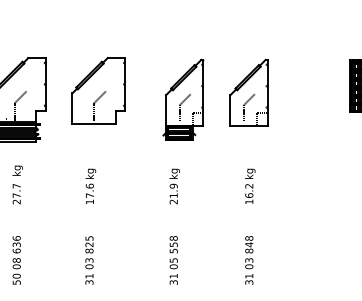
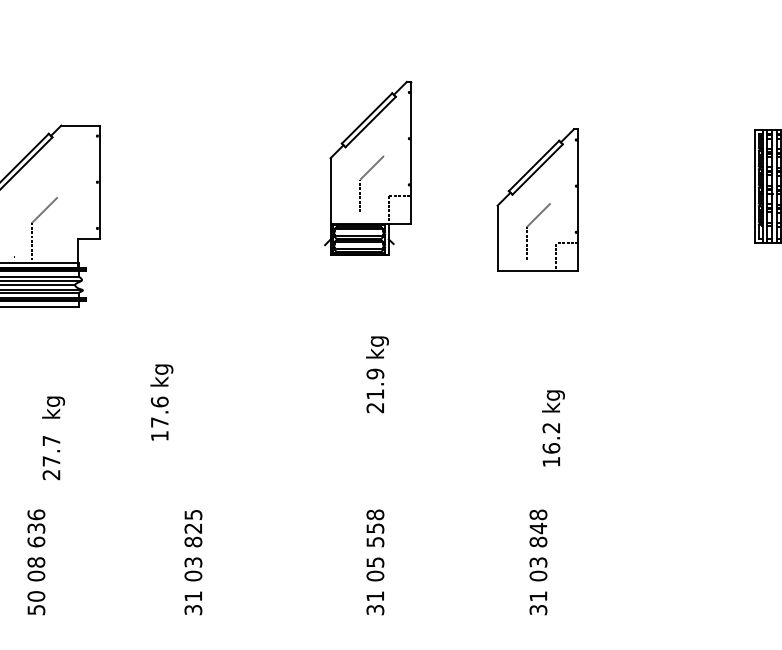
part: (98, 90) -> (212, 195), removed
part: (183, 99) -> (368, 167), moved
text: (17, 184) -> (53, 437), moved
text: (90, 185) -> (161, 400), moved
text: (250, 185) -> (554, 426), moved
text: (174, 186) -> (376, 374), moved

